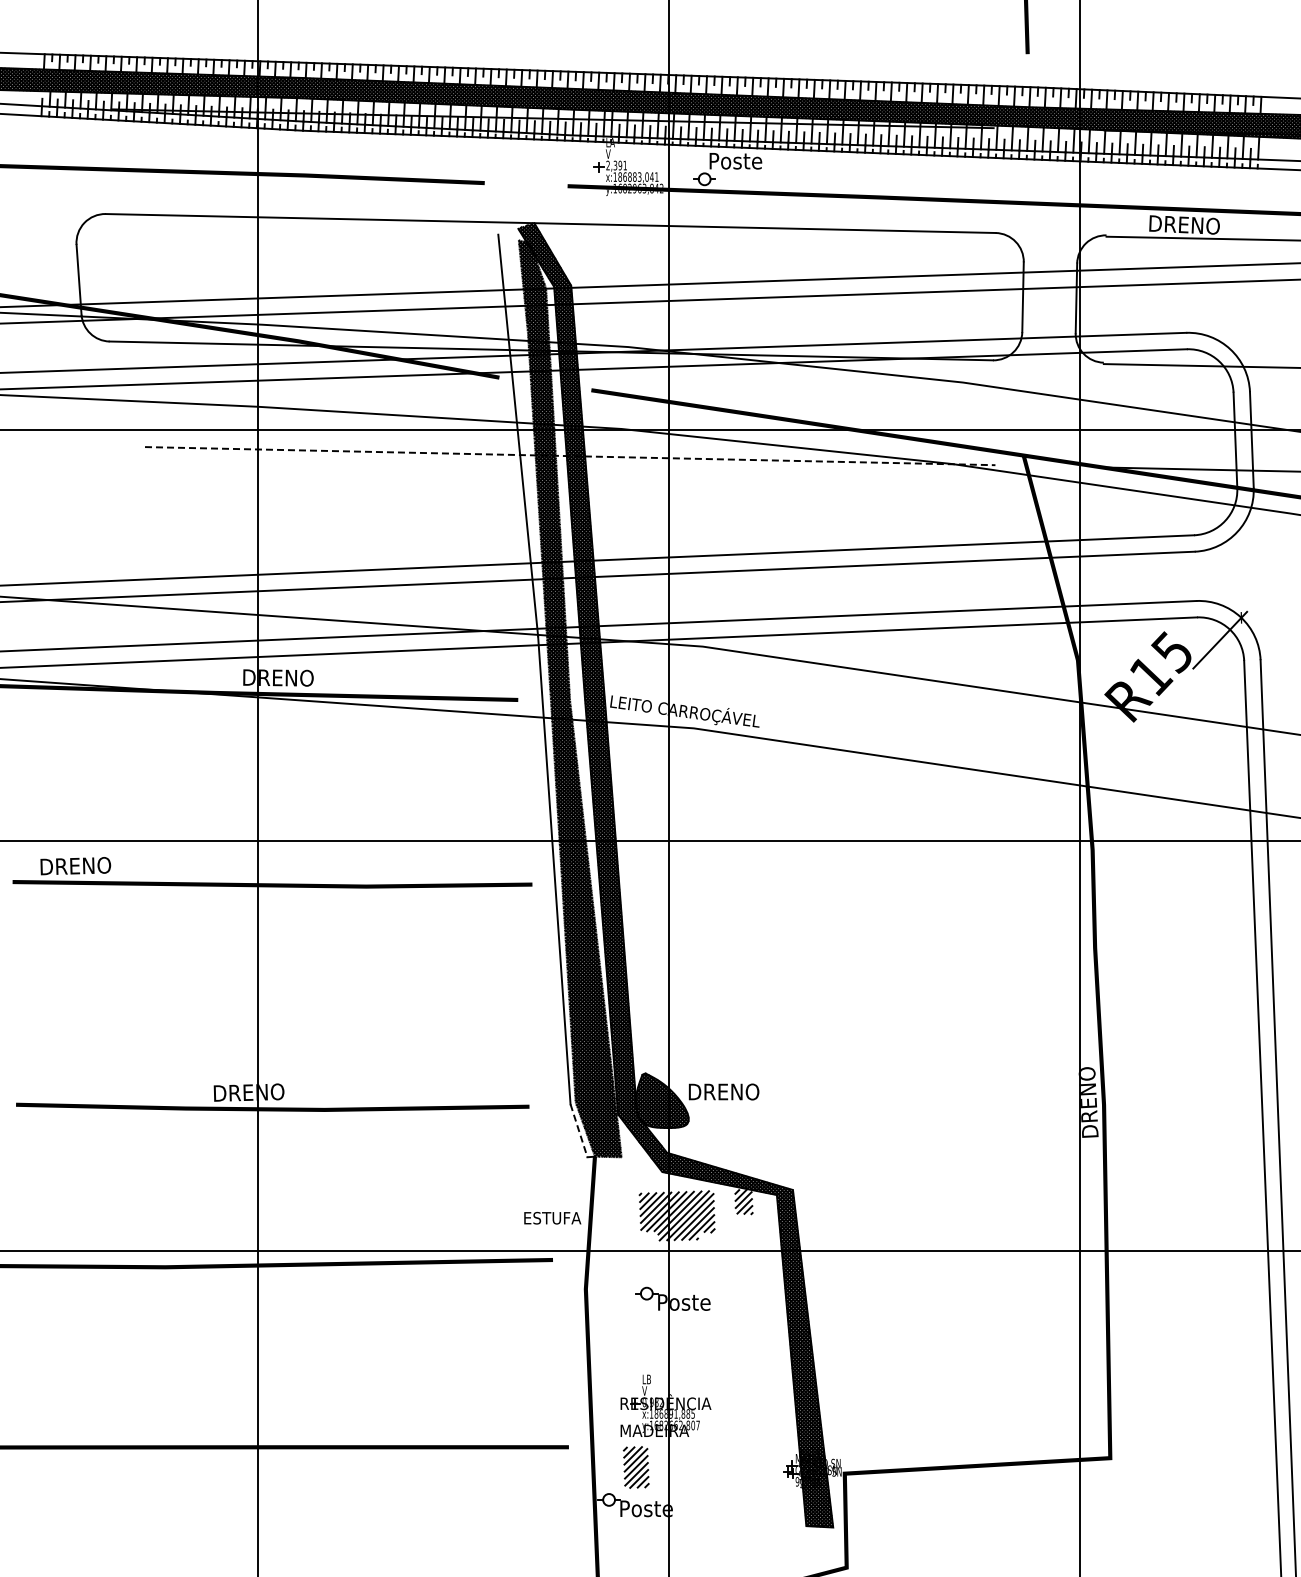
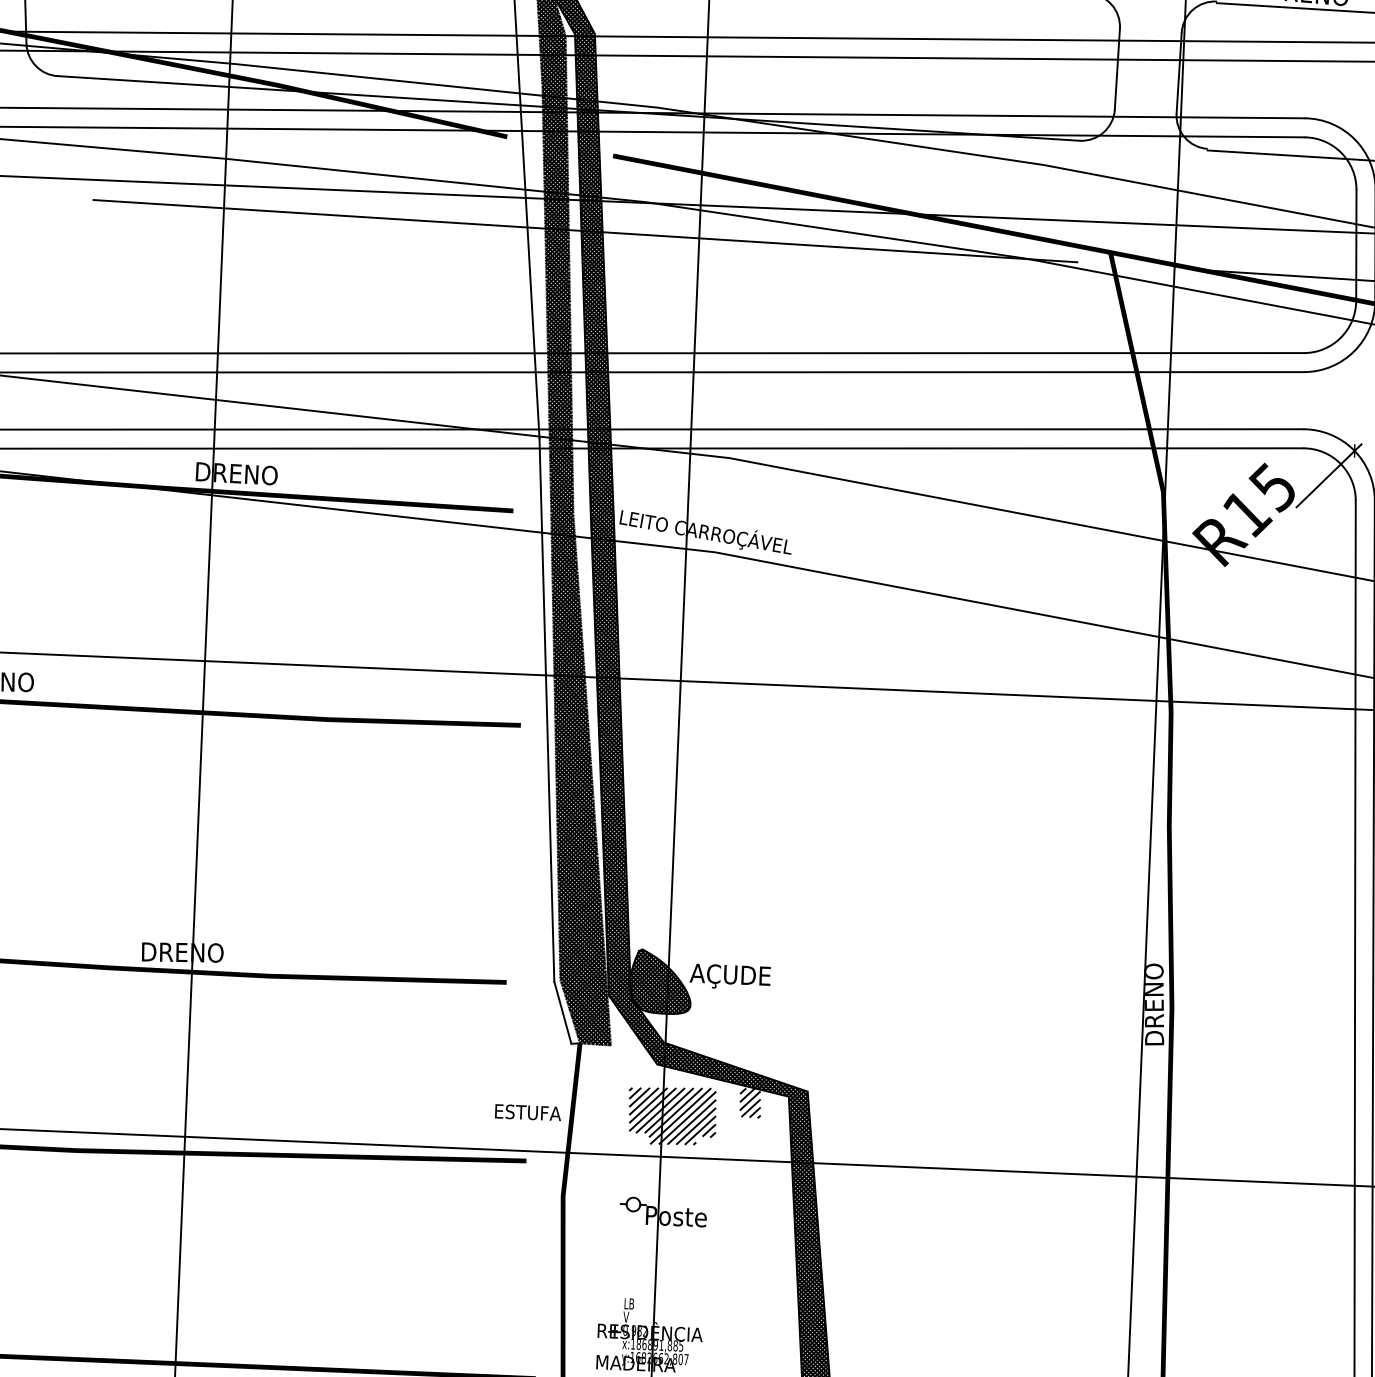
line: (570, 456) -> (585, 231), dashed -> solid
text: (723, 1093) -> (731, 976), DRENO -> AÇUDE
line: (579, 1130) -> (563, 1012), dashed -> solid

